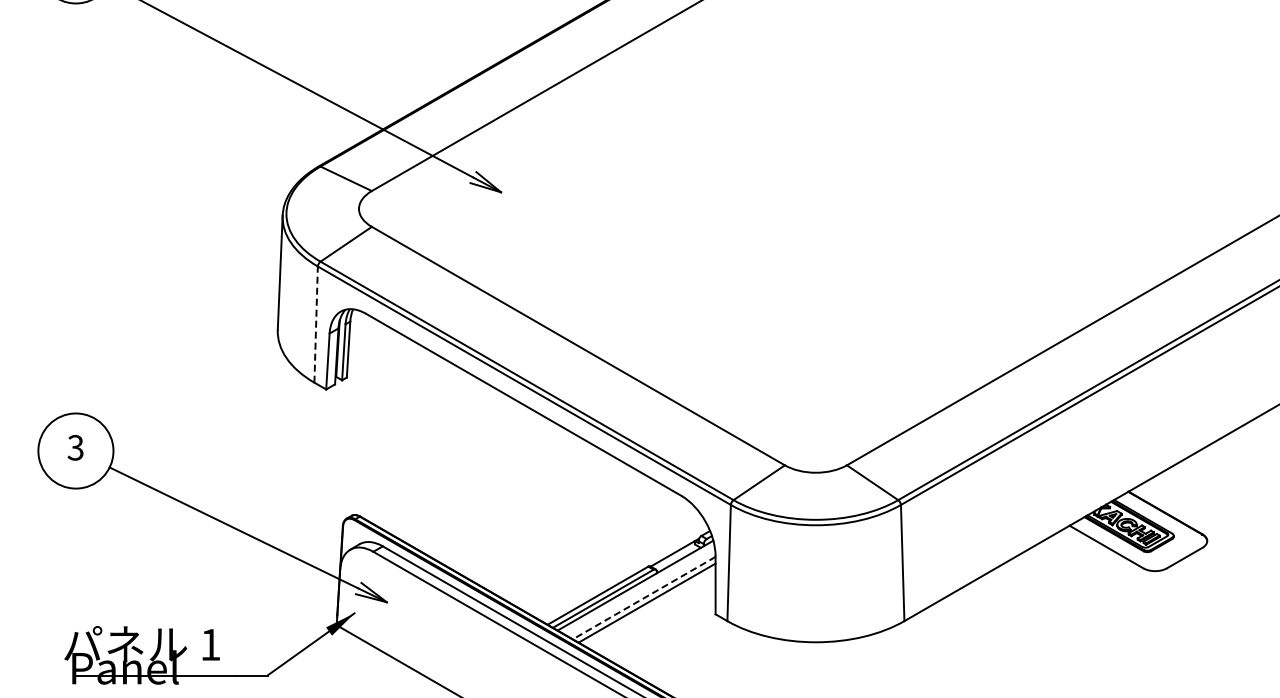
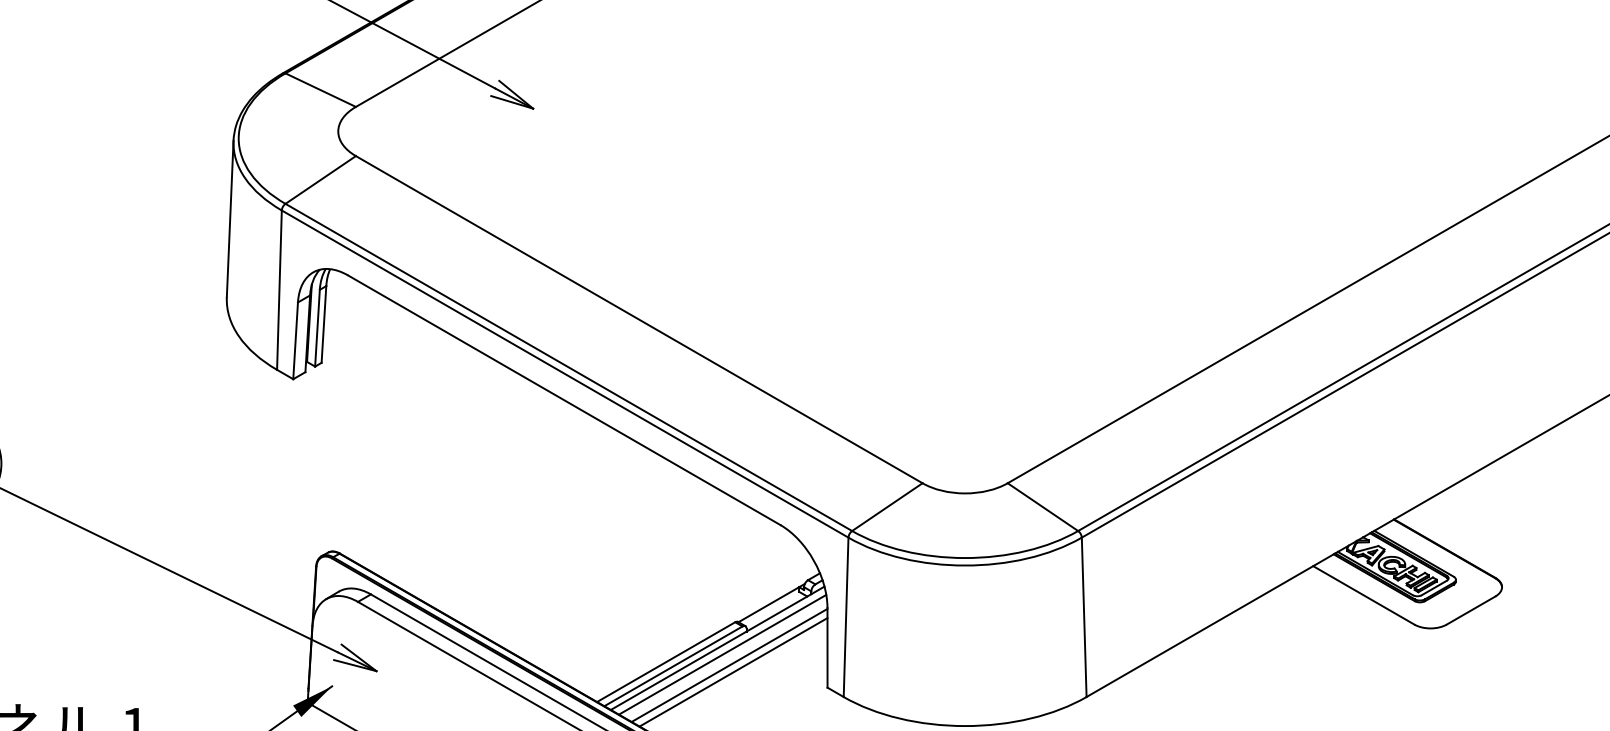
line: (316, 324) -> (279, 290), dashed -> solid
line: (638, 589) -> (721, 653), added
line: (643, 598) -> (728, 665), dashed -> solid

